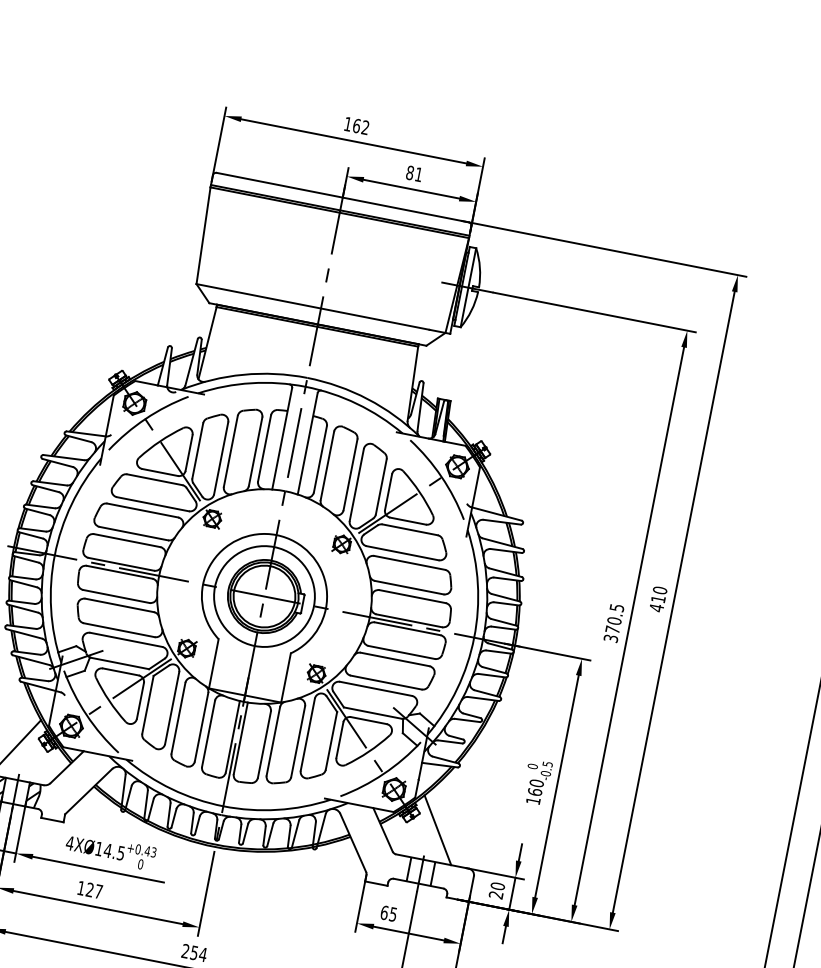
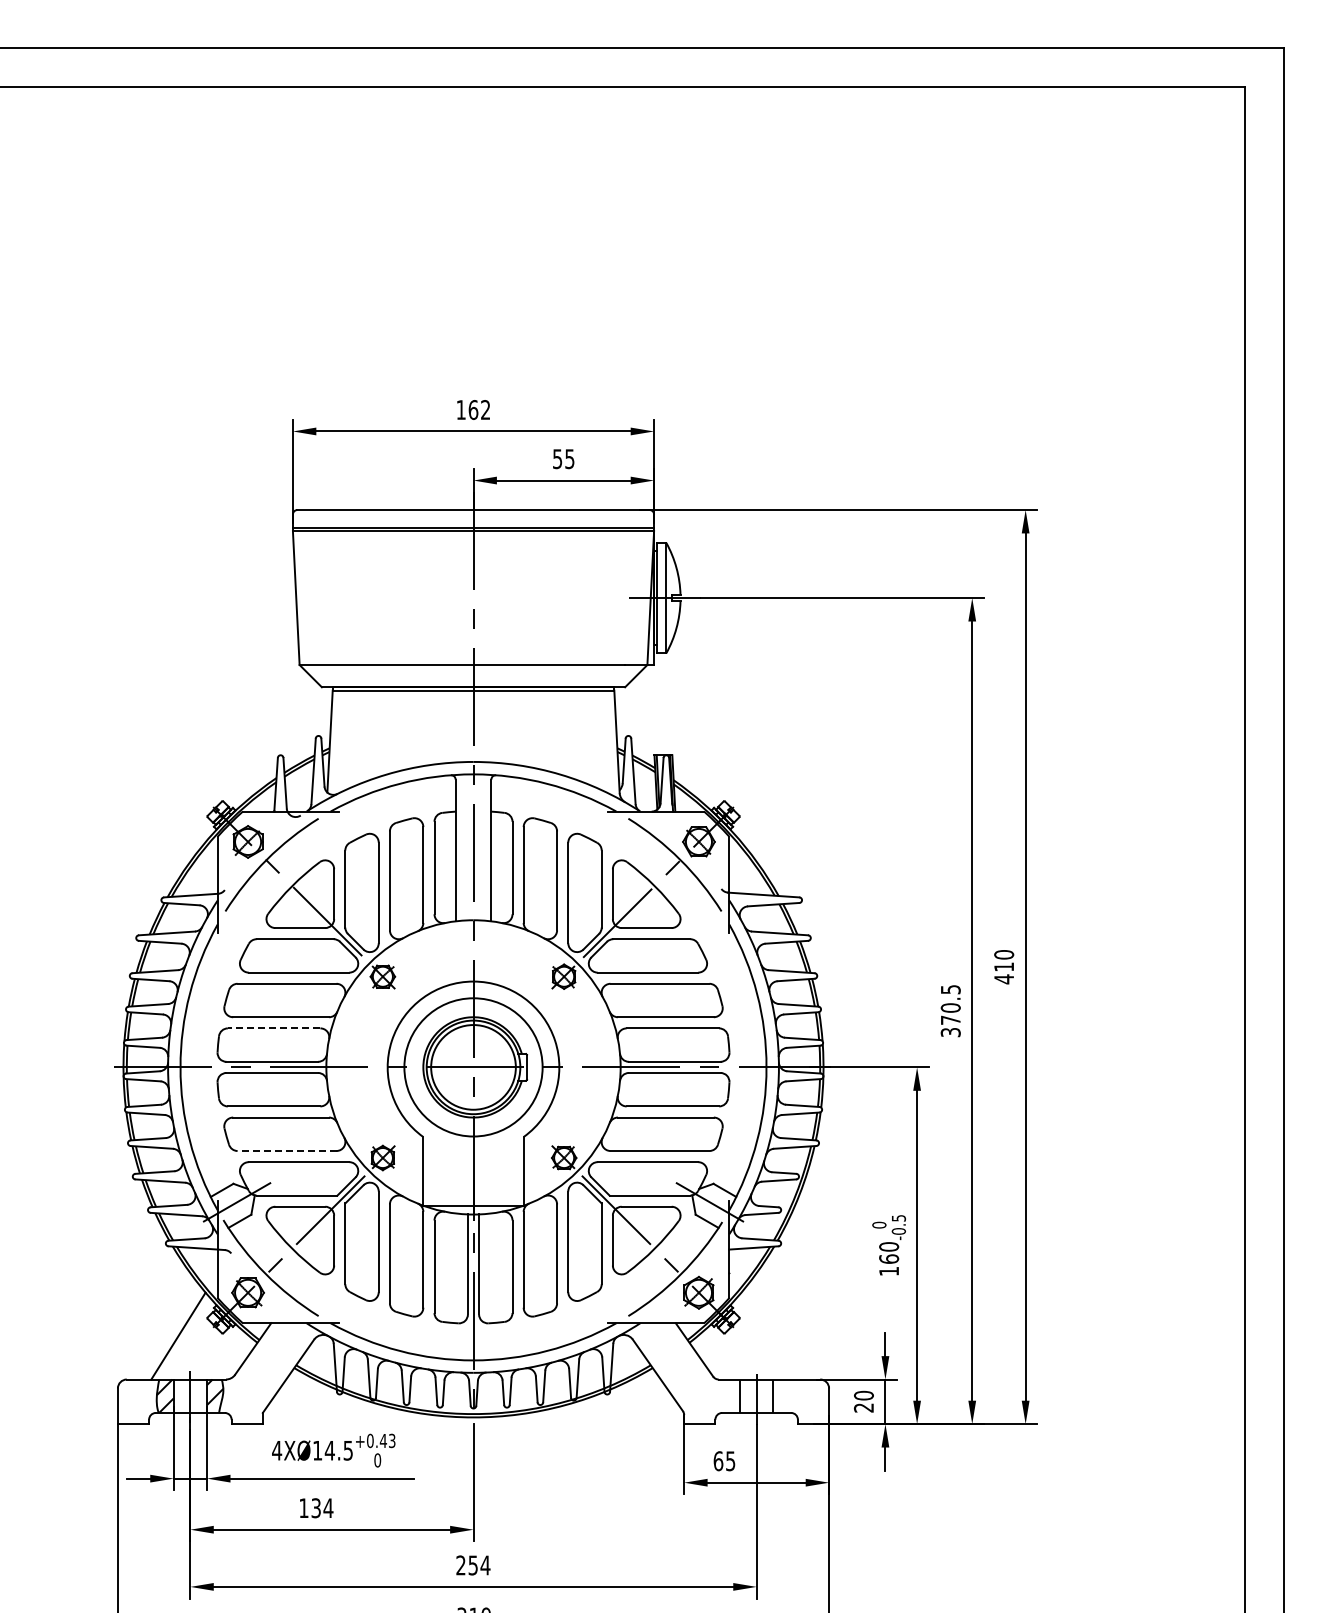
text: (414, 174) -> (563, 459), 81 -> 55
line: (126, 540) -> (273, 1028), solid -> dashed
line: (118, 630) -> (286, 1151), solid -> dashed
line: (437, 829) -> (768, 1335), removed
text: (94, 891) -> (322, 1508), 127 -> 134

